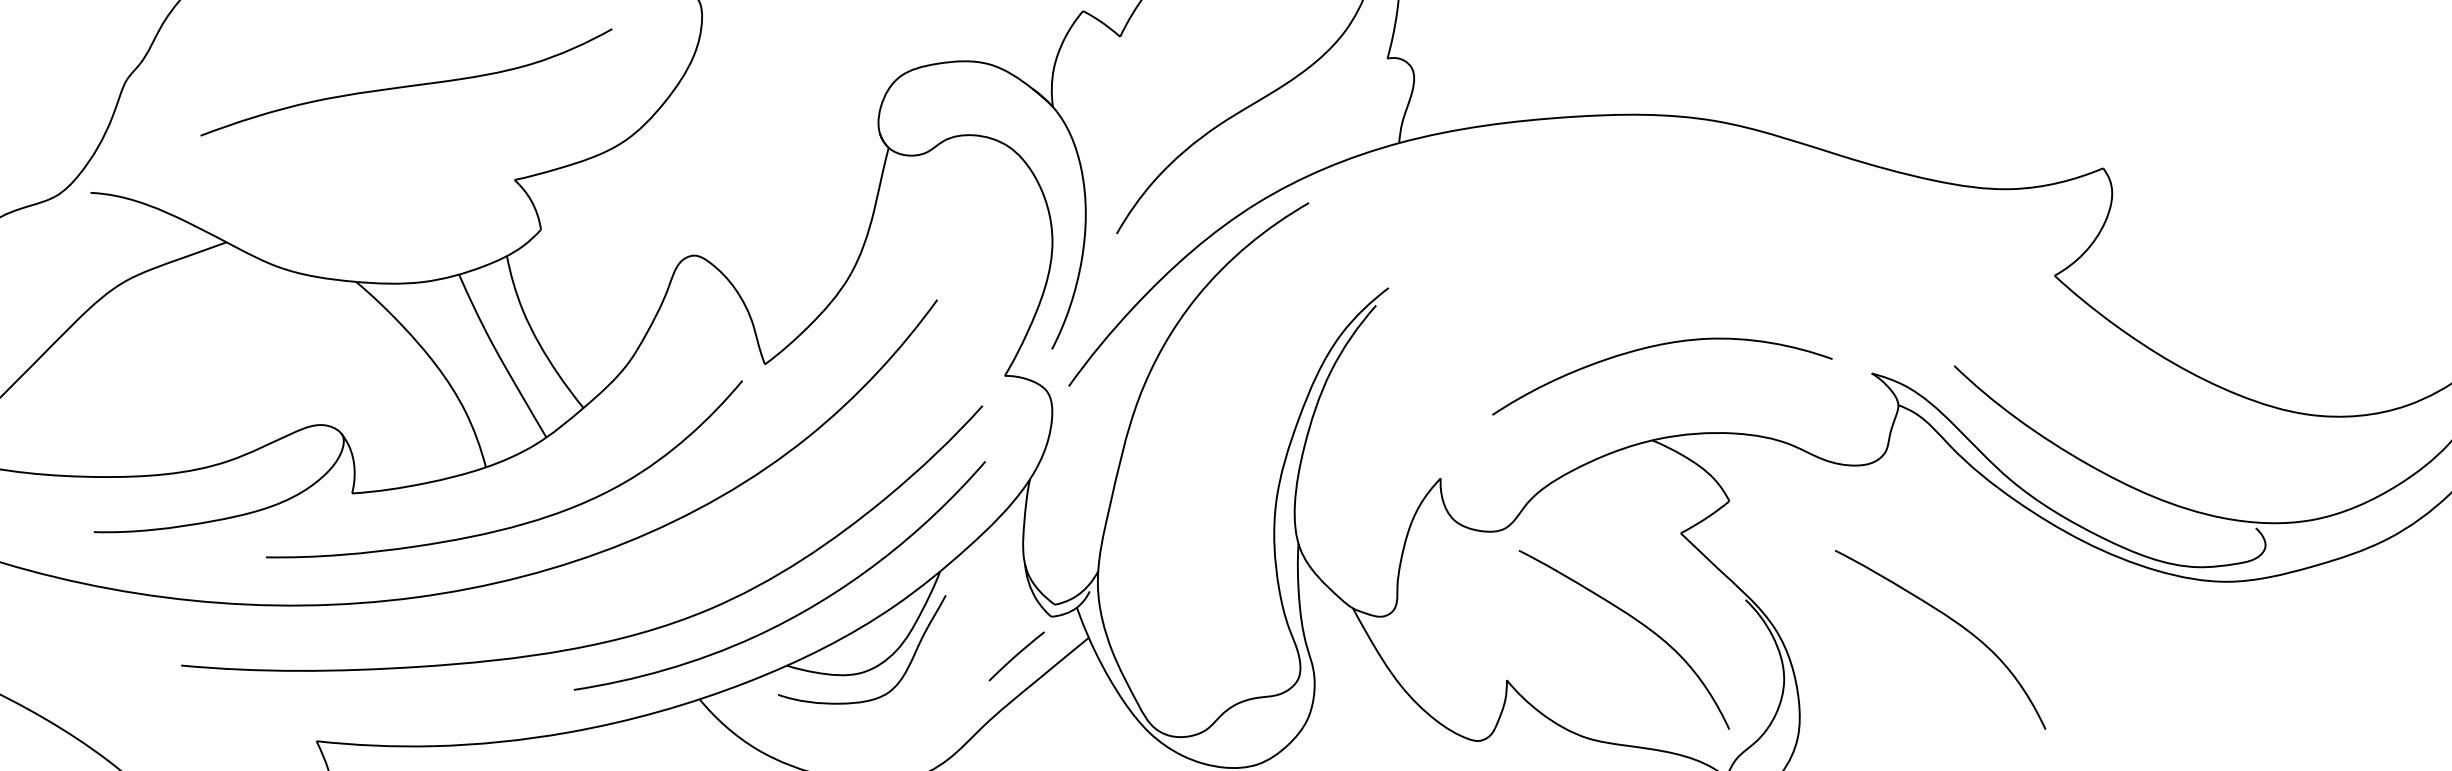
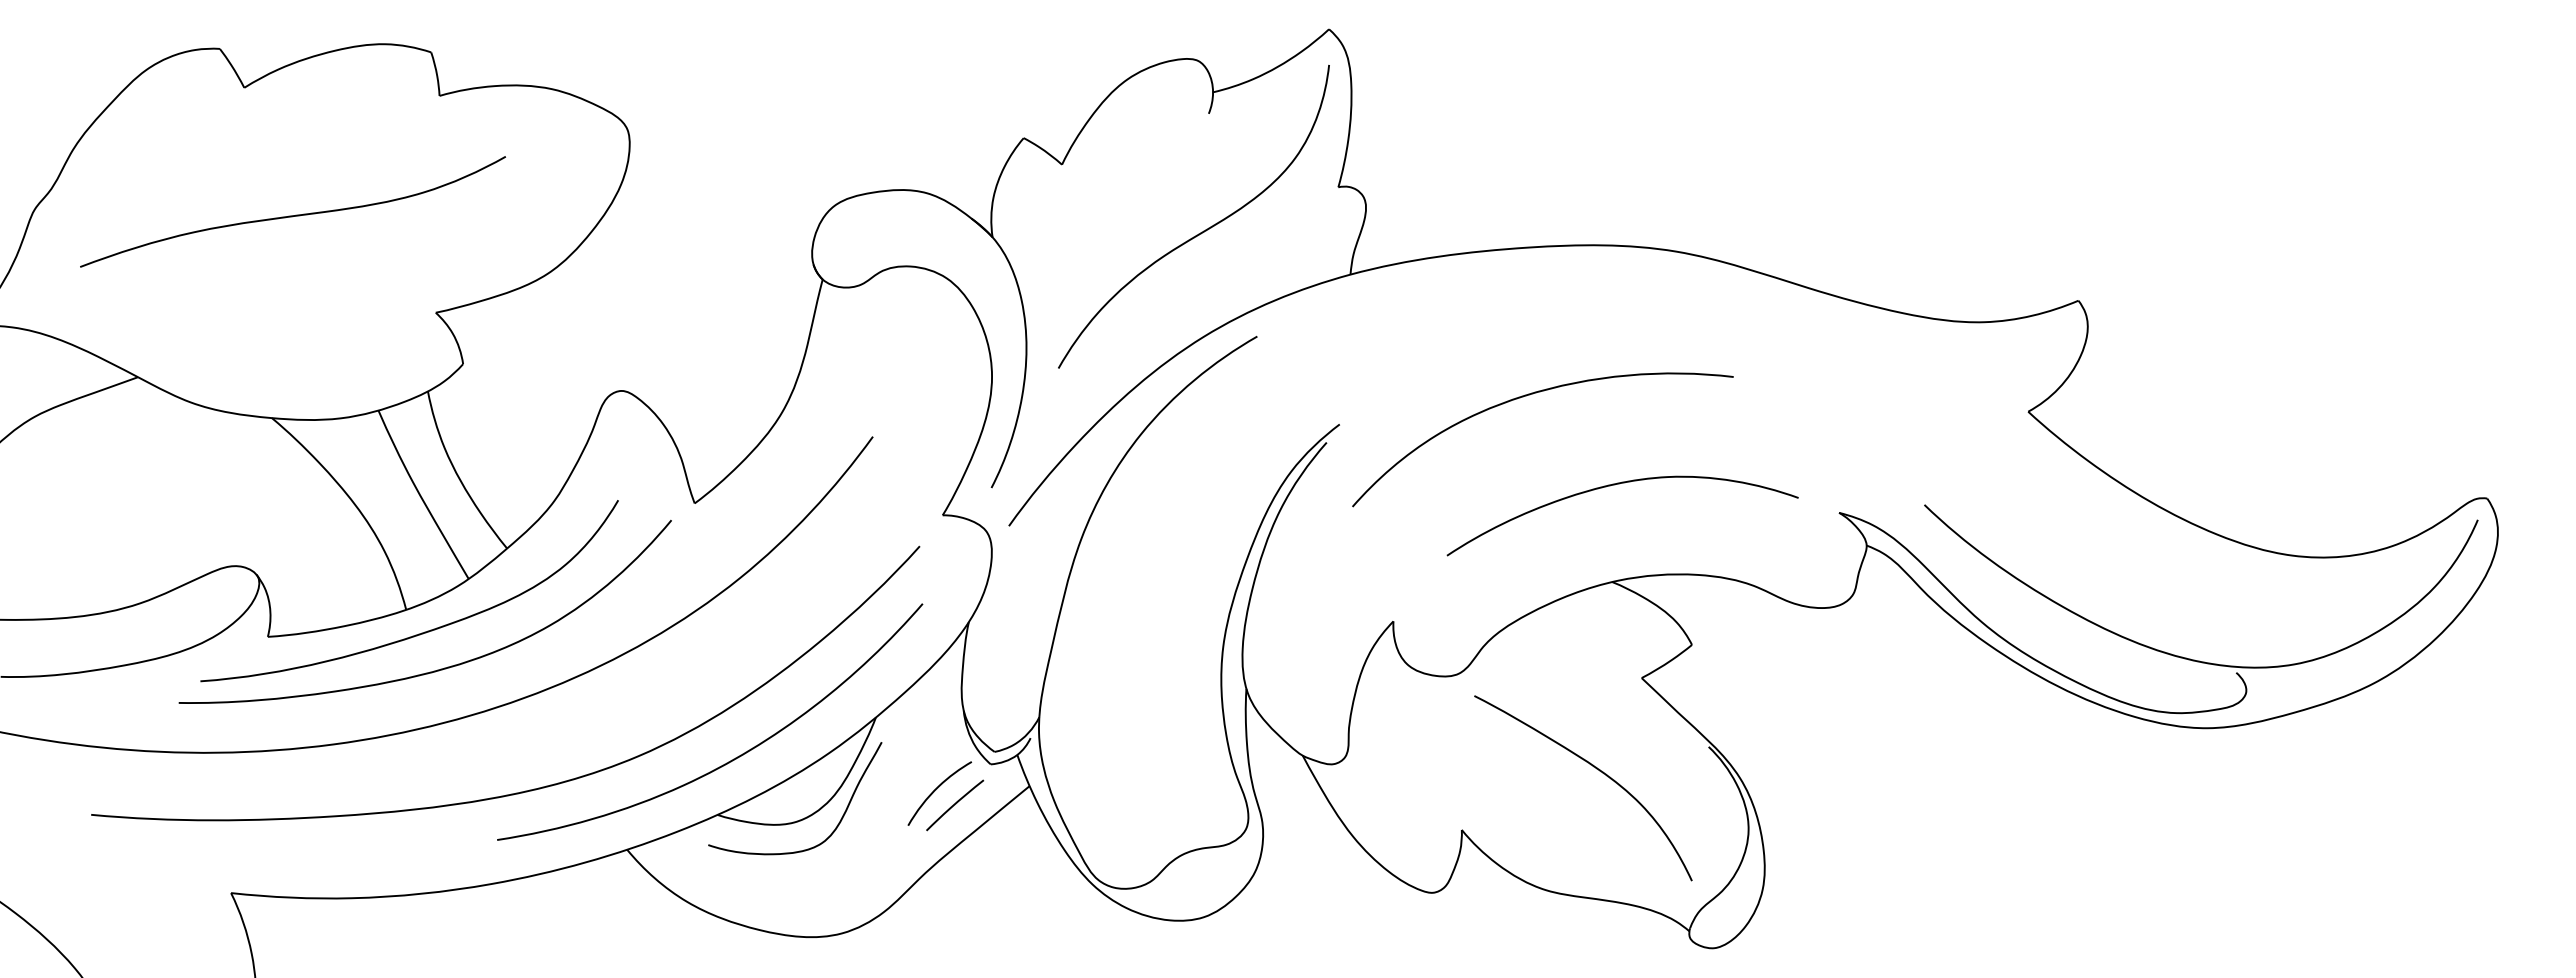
curve: (405, 85) -> (292, 215), moved
curve: (1572, 260) -> (1529, 395), added
curve: (503, 488) -> (424, 631), added
curve: (1953, 621) -> (1923, 769), removed
curve: (998, 642) -> (936, 790), added

